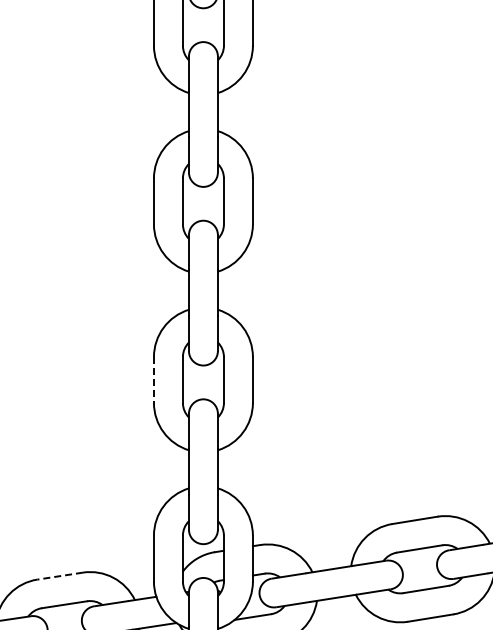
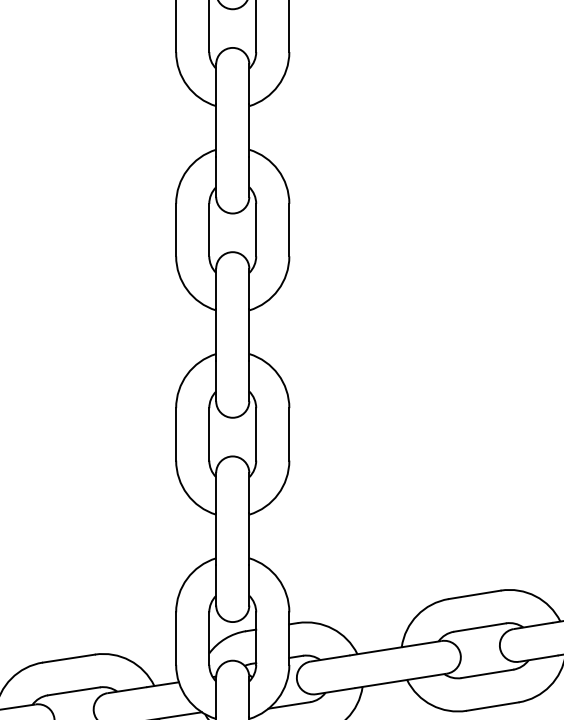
line: (153, 380) -> (175, 434), dashed -> solid
line: (60, 576) -> (69, 659), dashed -> solid

